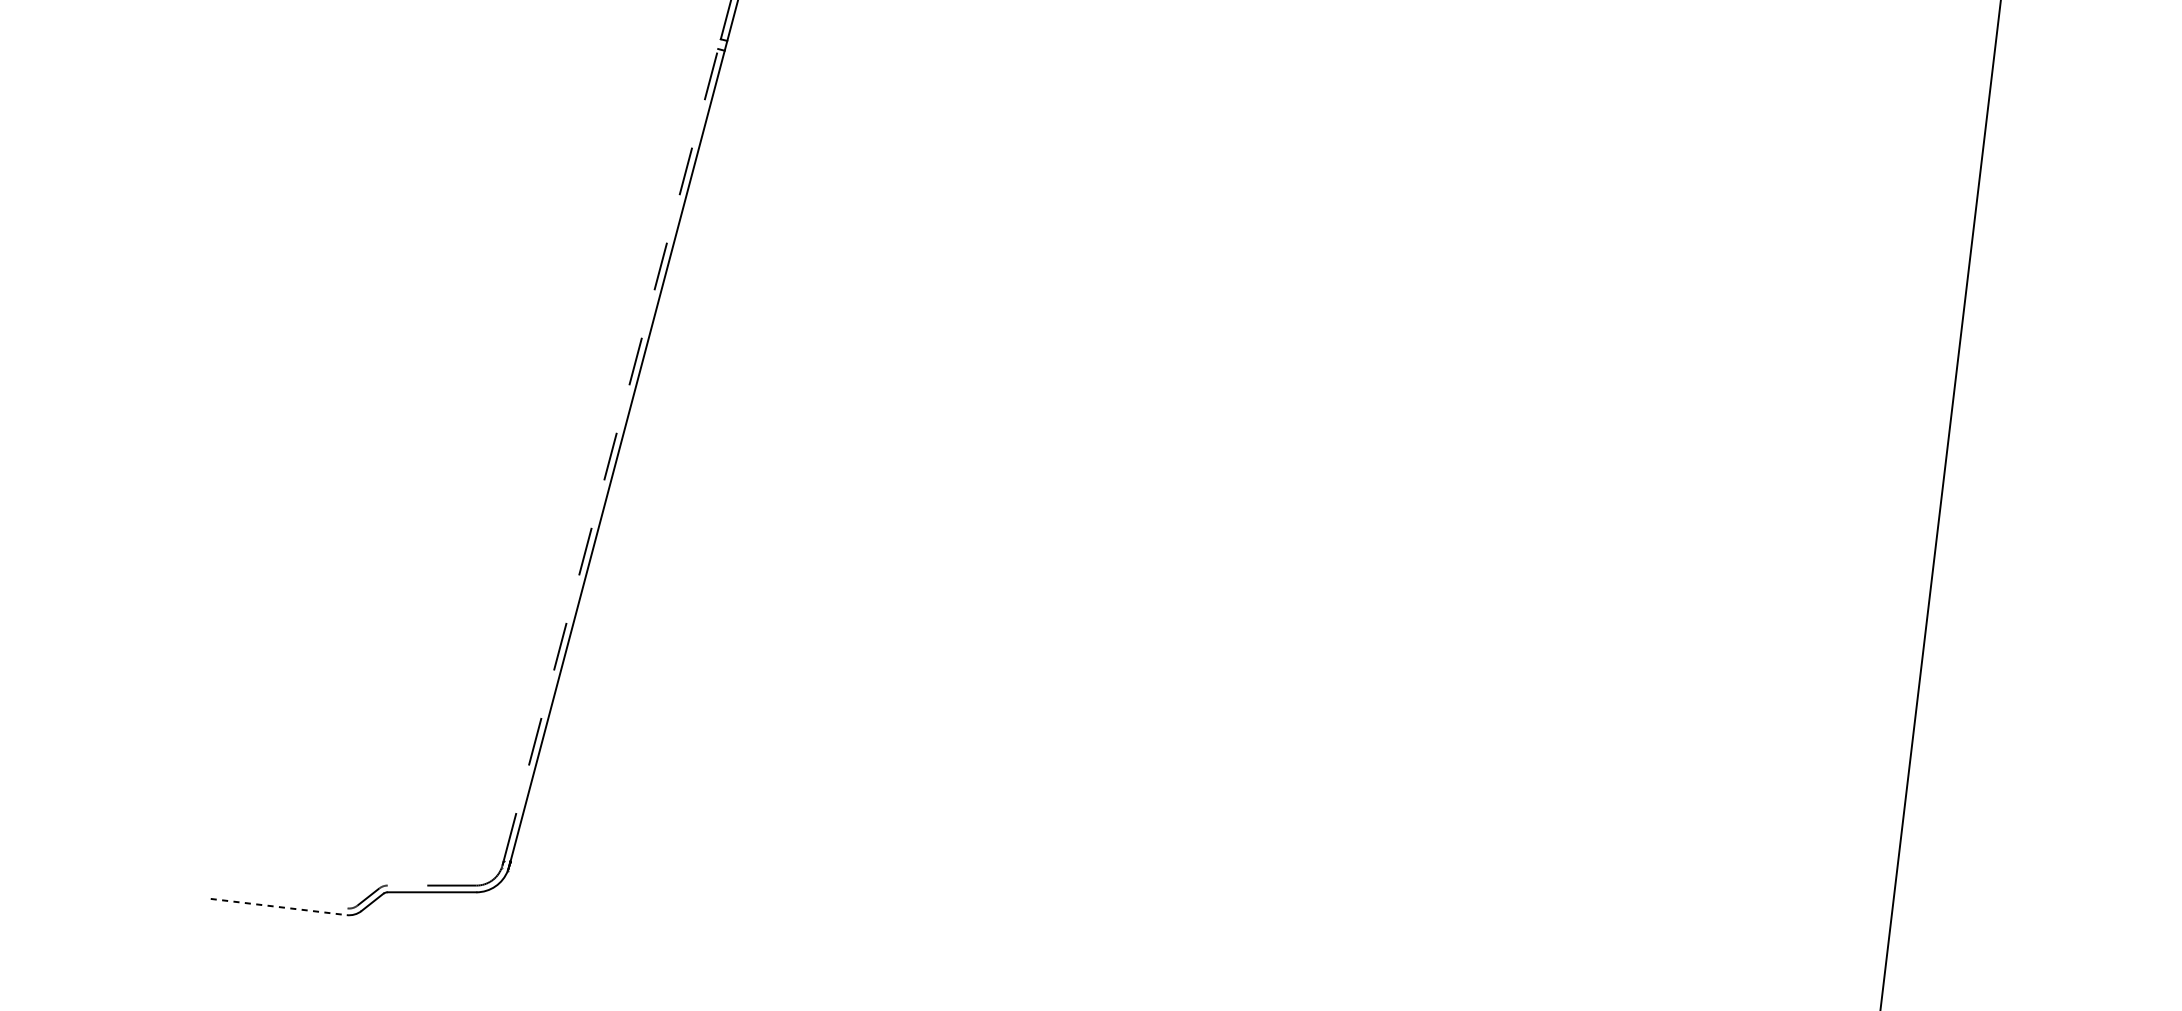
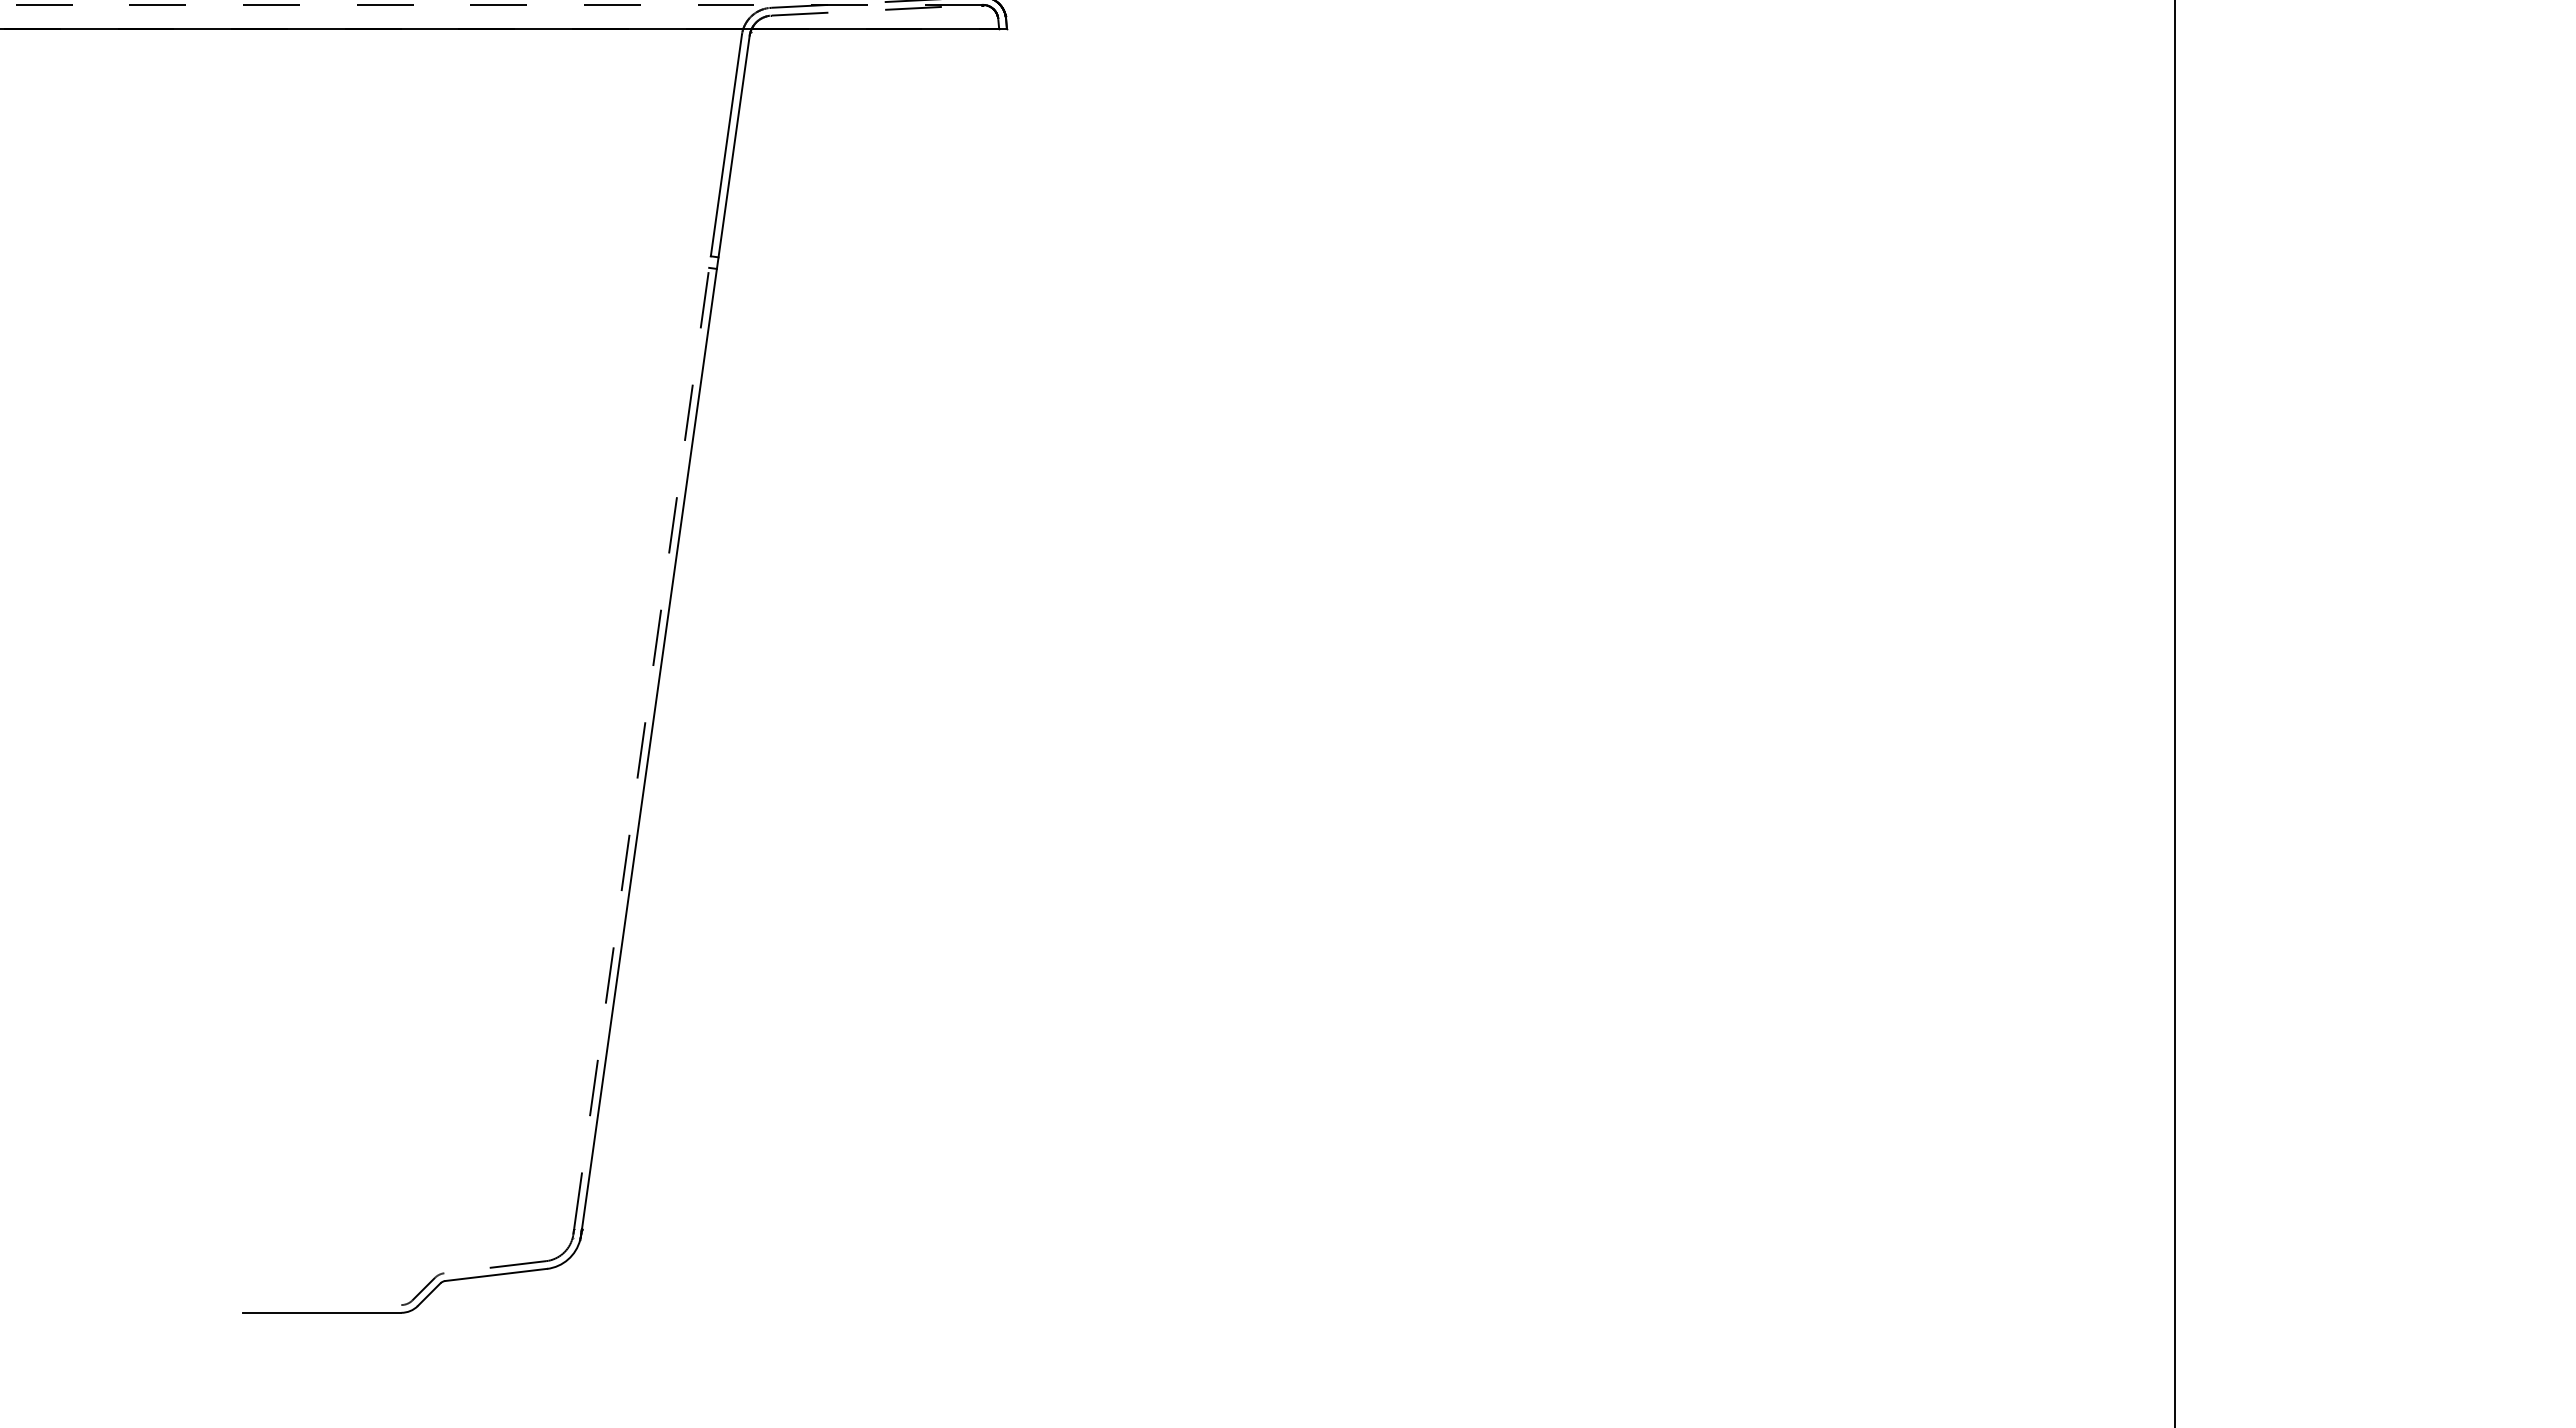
line: (279, 906) -> (322, 1312), dashed -> solid

